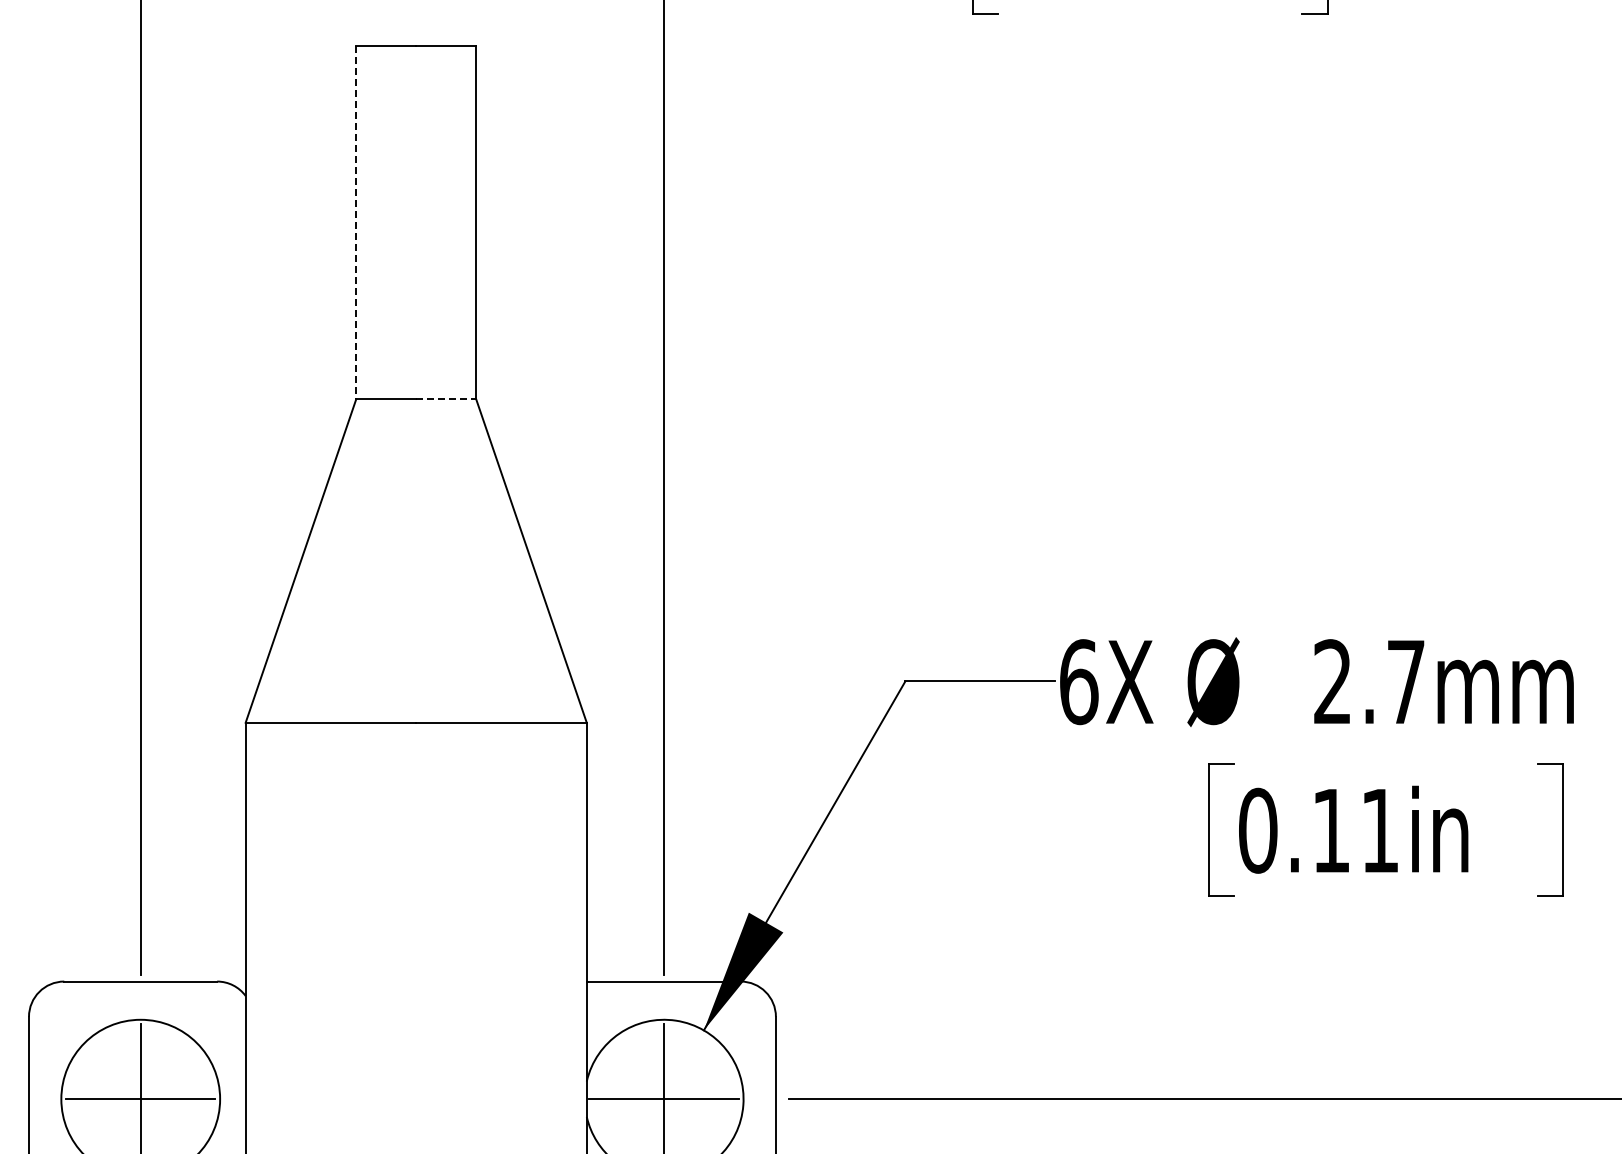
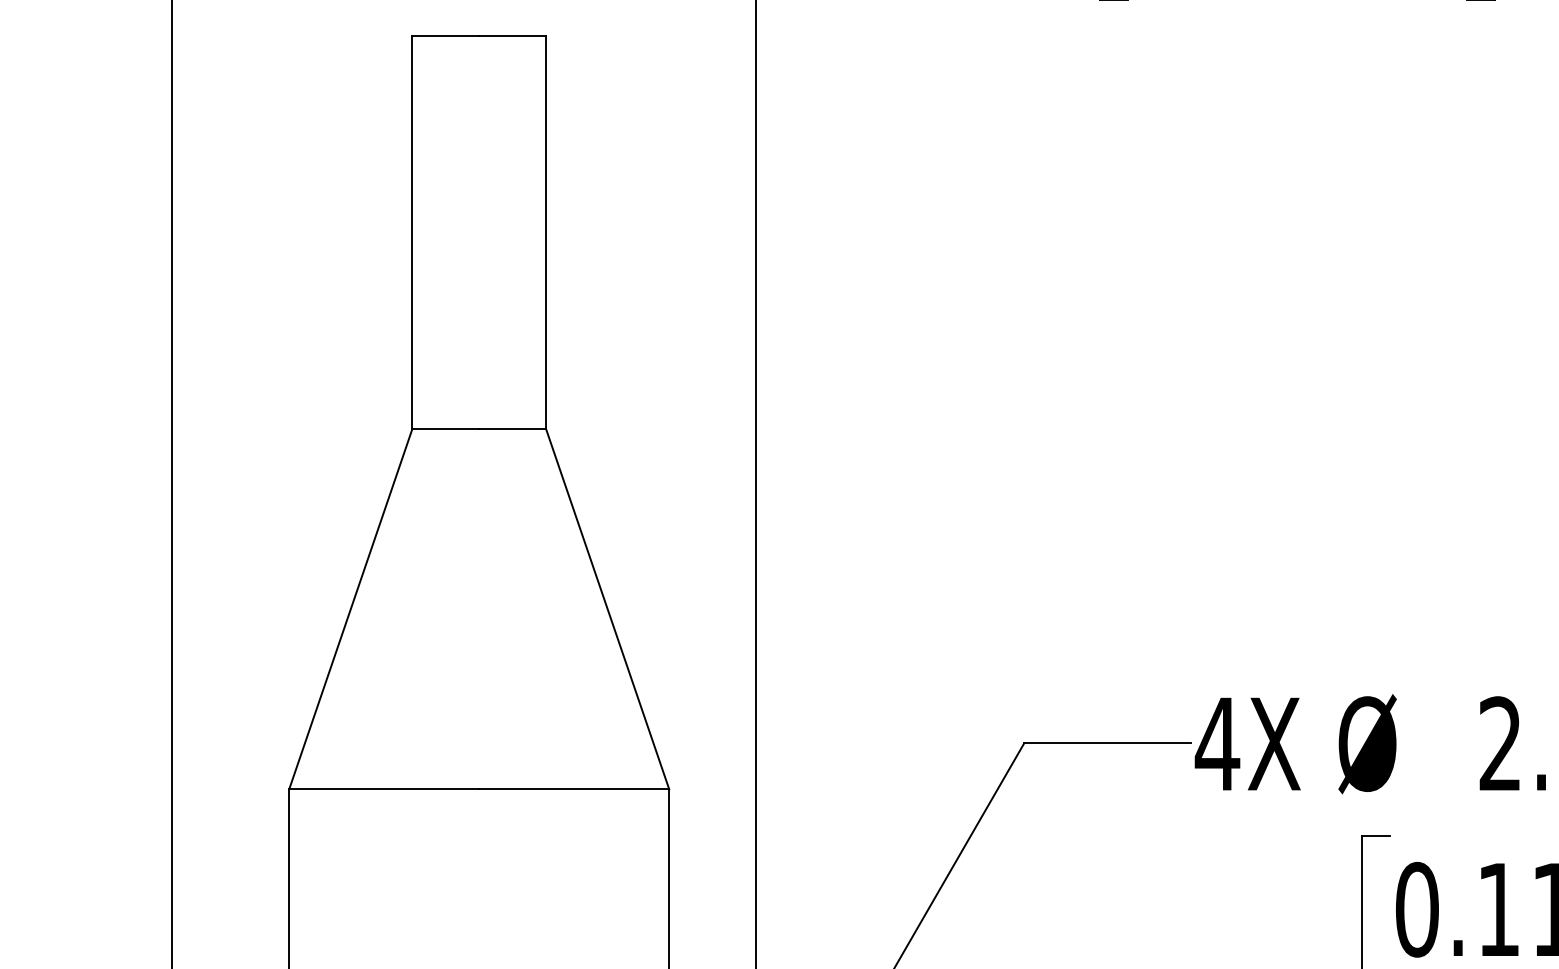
line: (356, 223) -> (412, 233), dashed -> solid
line: (446, 399) -> (512, 429), dashed -> solid
text: (1078, 682) -> (1217, 744), 6X -> 4X

